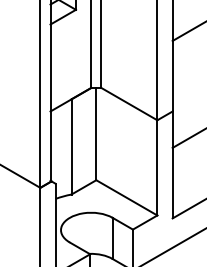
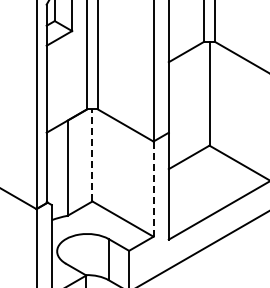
line: (96, 133) -> (92, 154), solid -> dashed
line: (157, 168) -> (153, 189), solid -> dashed

